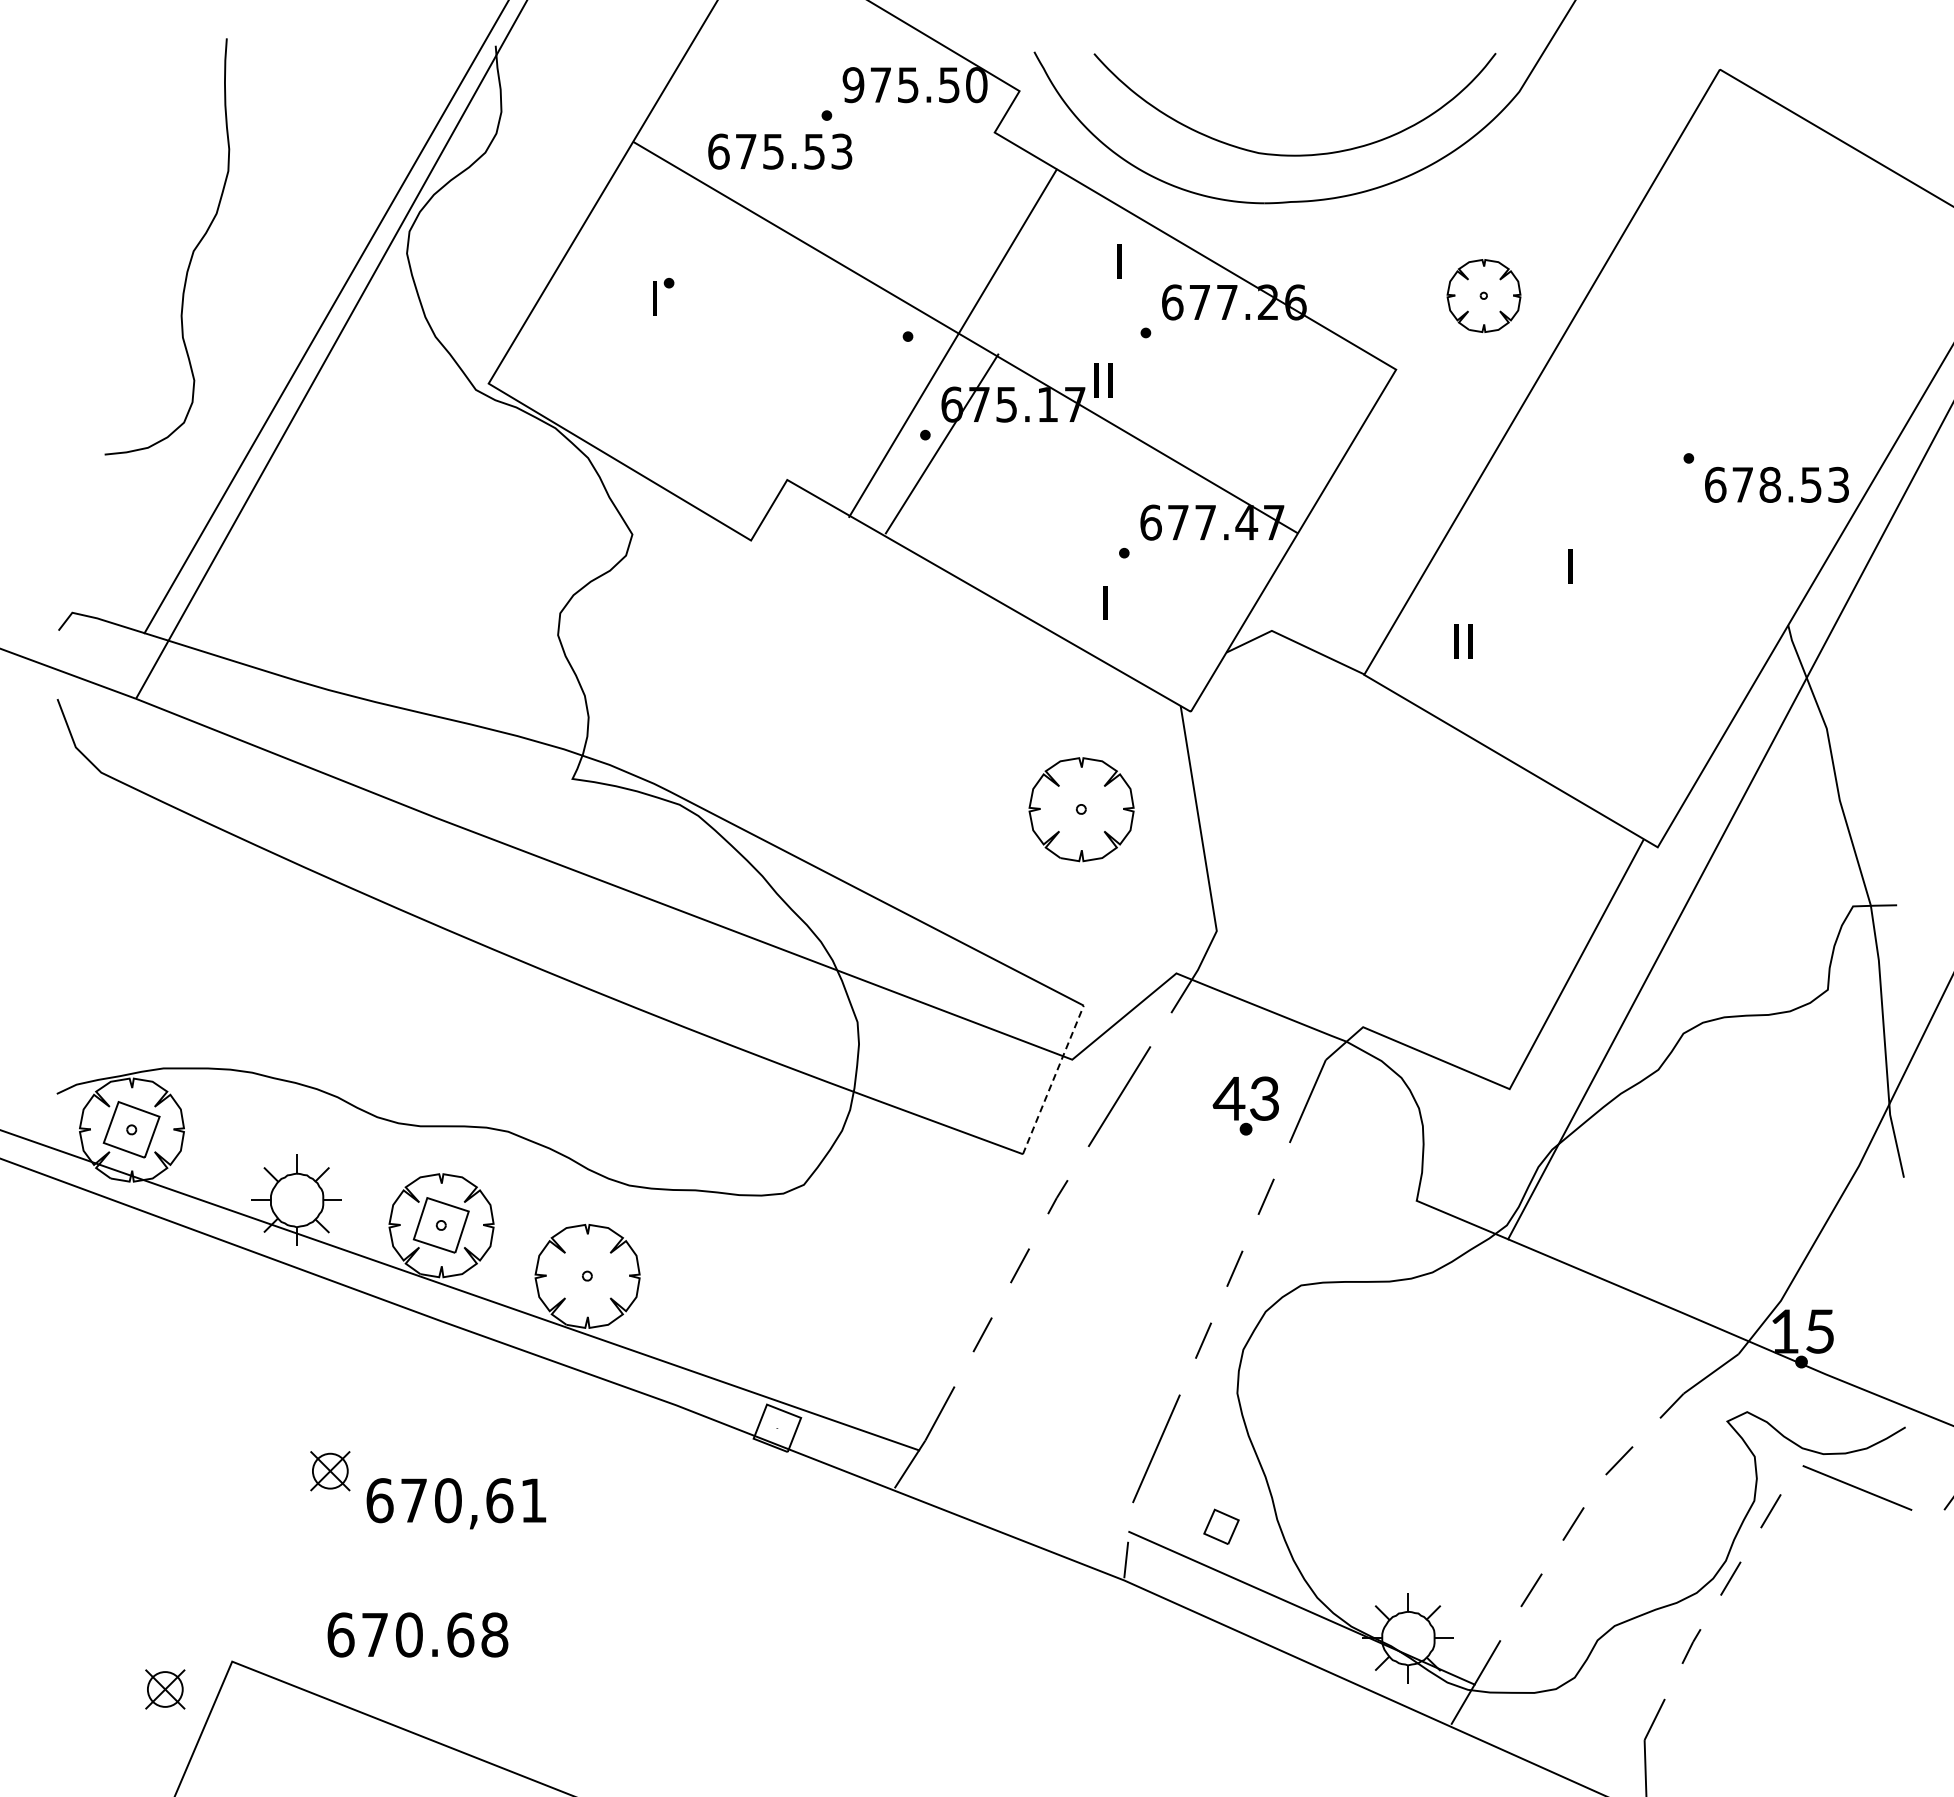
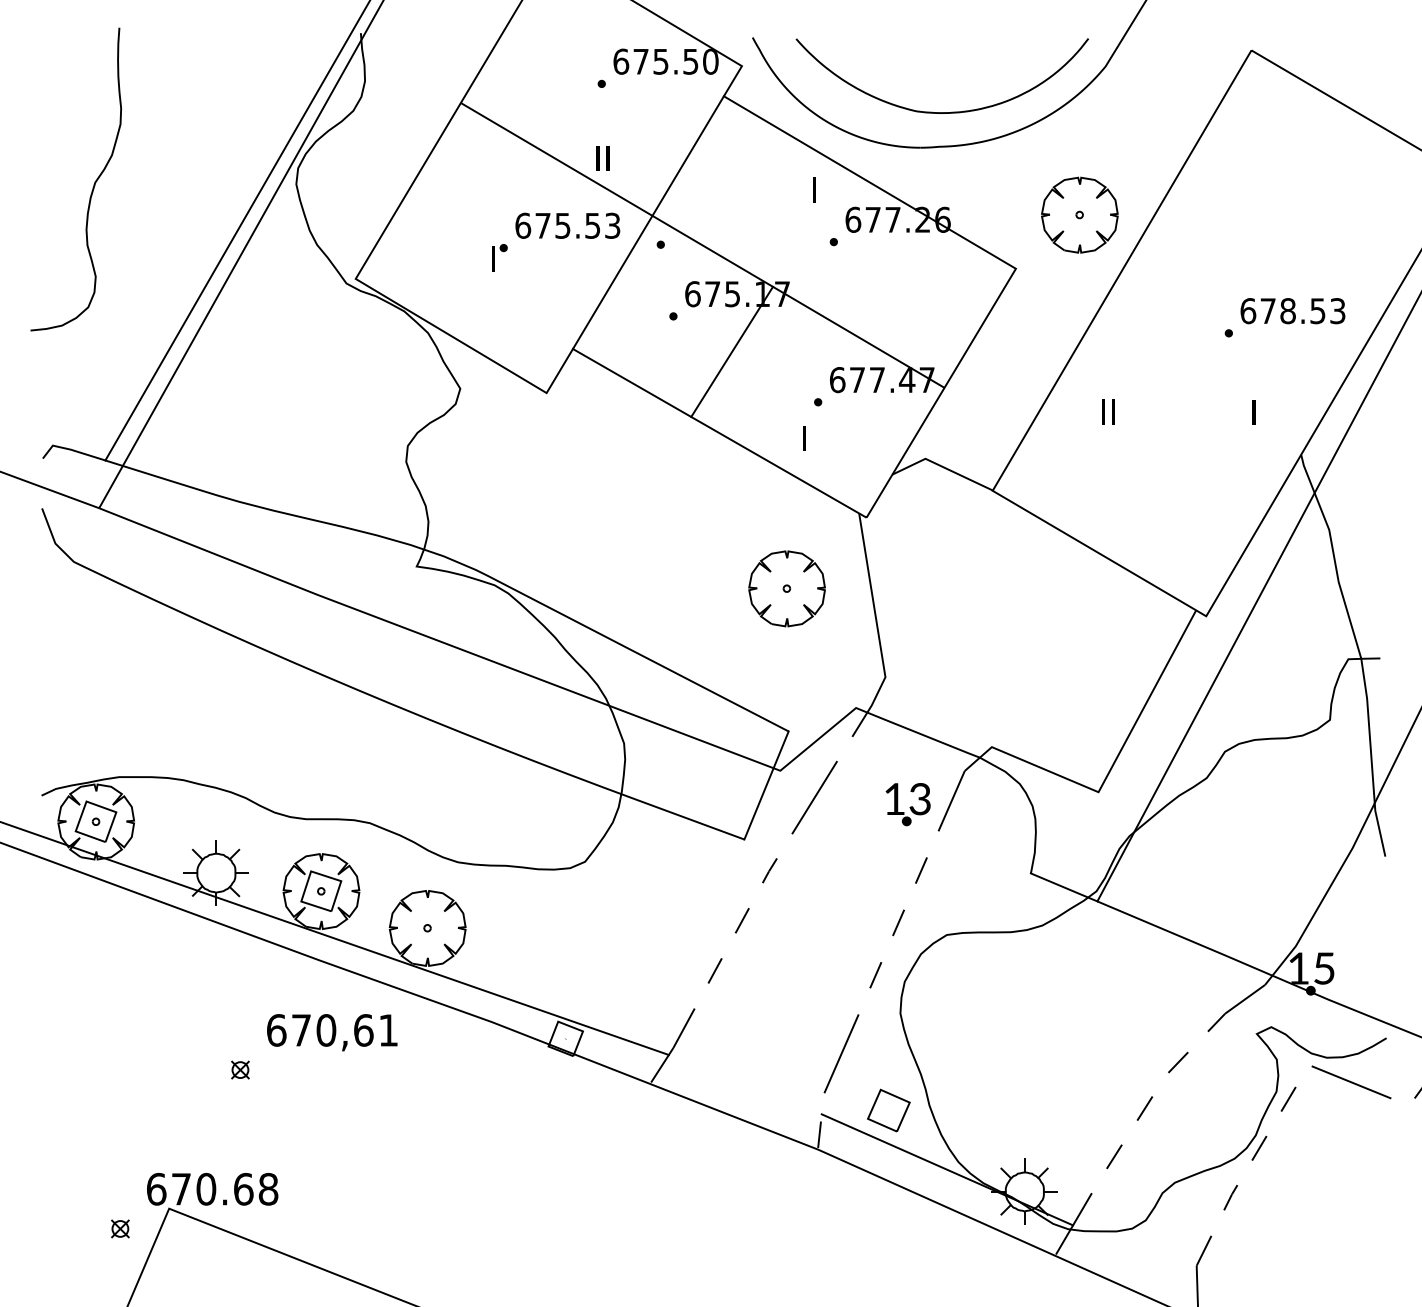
text: (853, 85) -> (621, 62), 975.50 -> 675.50
text: (780, 151) -> (568, 225), moved
curve: (191, 254) -> (93, 184), moved
part: (1483, 295) -> (1079, 214), size x1.43
part: (656, 296) -> (494, 257), moved
line: (952, 342) -> (648, 222), moved
text: (1103, 380) -> (602, 158), moved
line: (941, 443) -> (731, 351), moved
text: (1776, 484) -> (1292, 310), moved
text: (1570, 566) -> (1254, 411), moved
text: (1463, 641) -> (1108, 411), moved
line: (1053, 1079) -> (766, 785), dashed -> solid
text: (1228, 1098) -> (893, 799), 43 -> 13
part: (329, 1470) -> (239, 1069), size x0.62
text: (456, 1503) -> (332, 1032), moved
part: (1221, 1526) -> (888, 1110), size x1.67
text: (417, 1634) -> (212, 1188), moved
part: (164, 1689) -> (119, 1228), size x0.62

